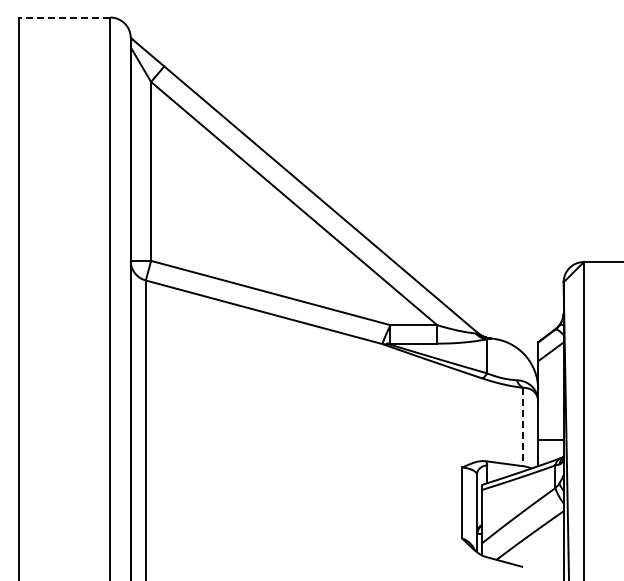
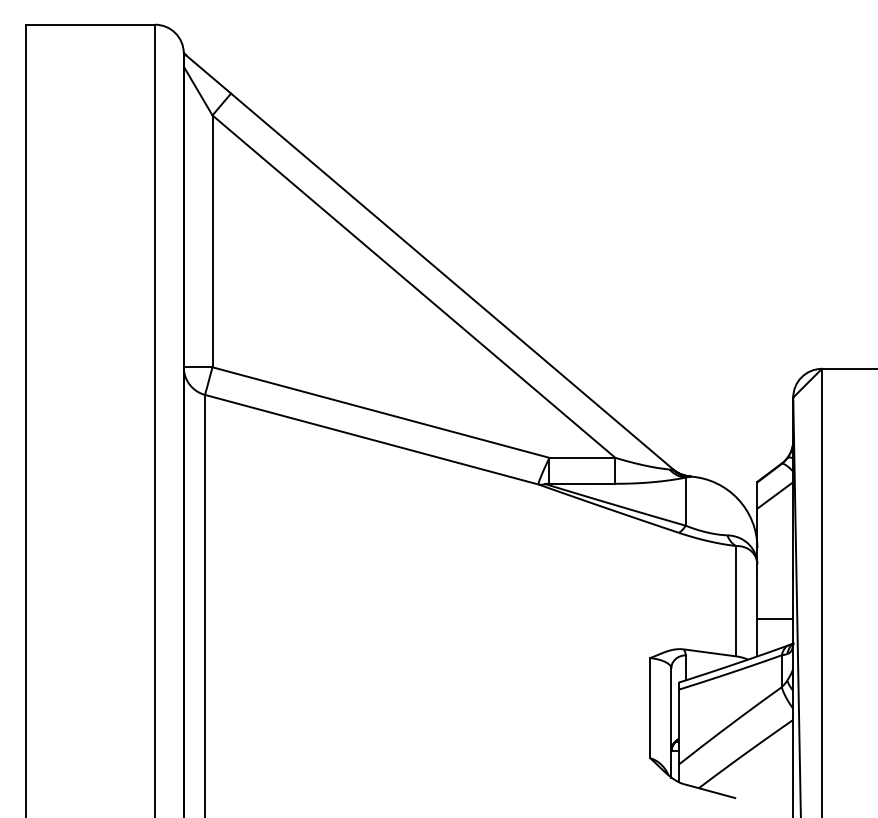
line: (64, 17) -> (90, 24), dashed -> solid
line: (523, 427) -> (736, 601), dashed -> solid

